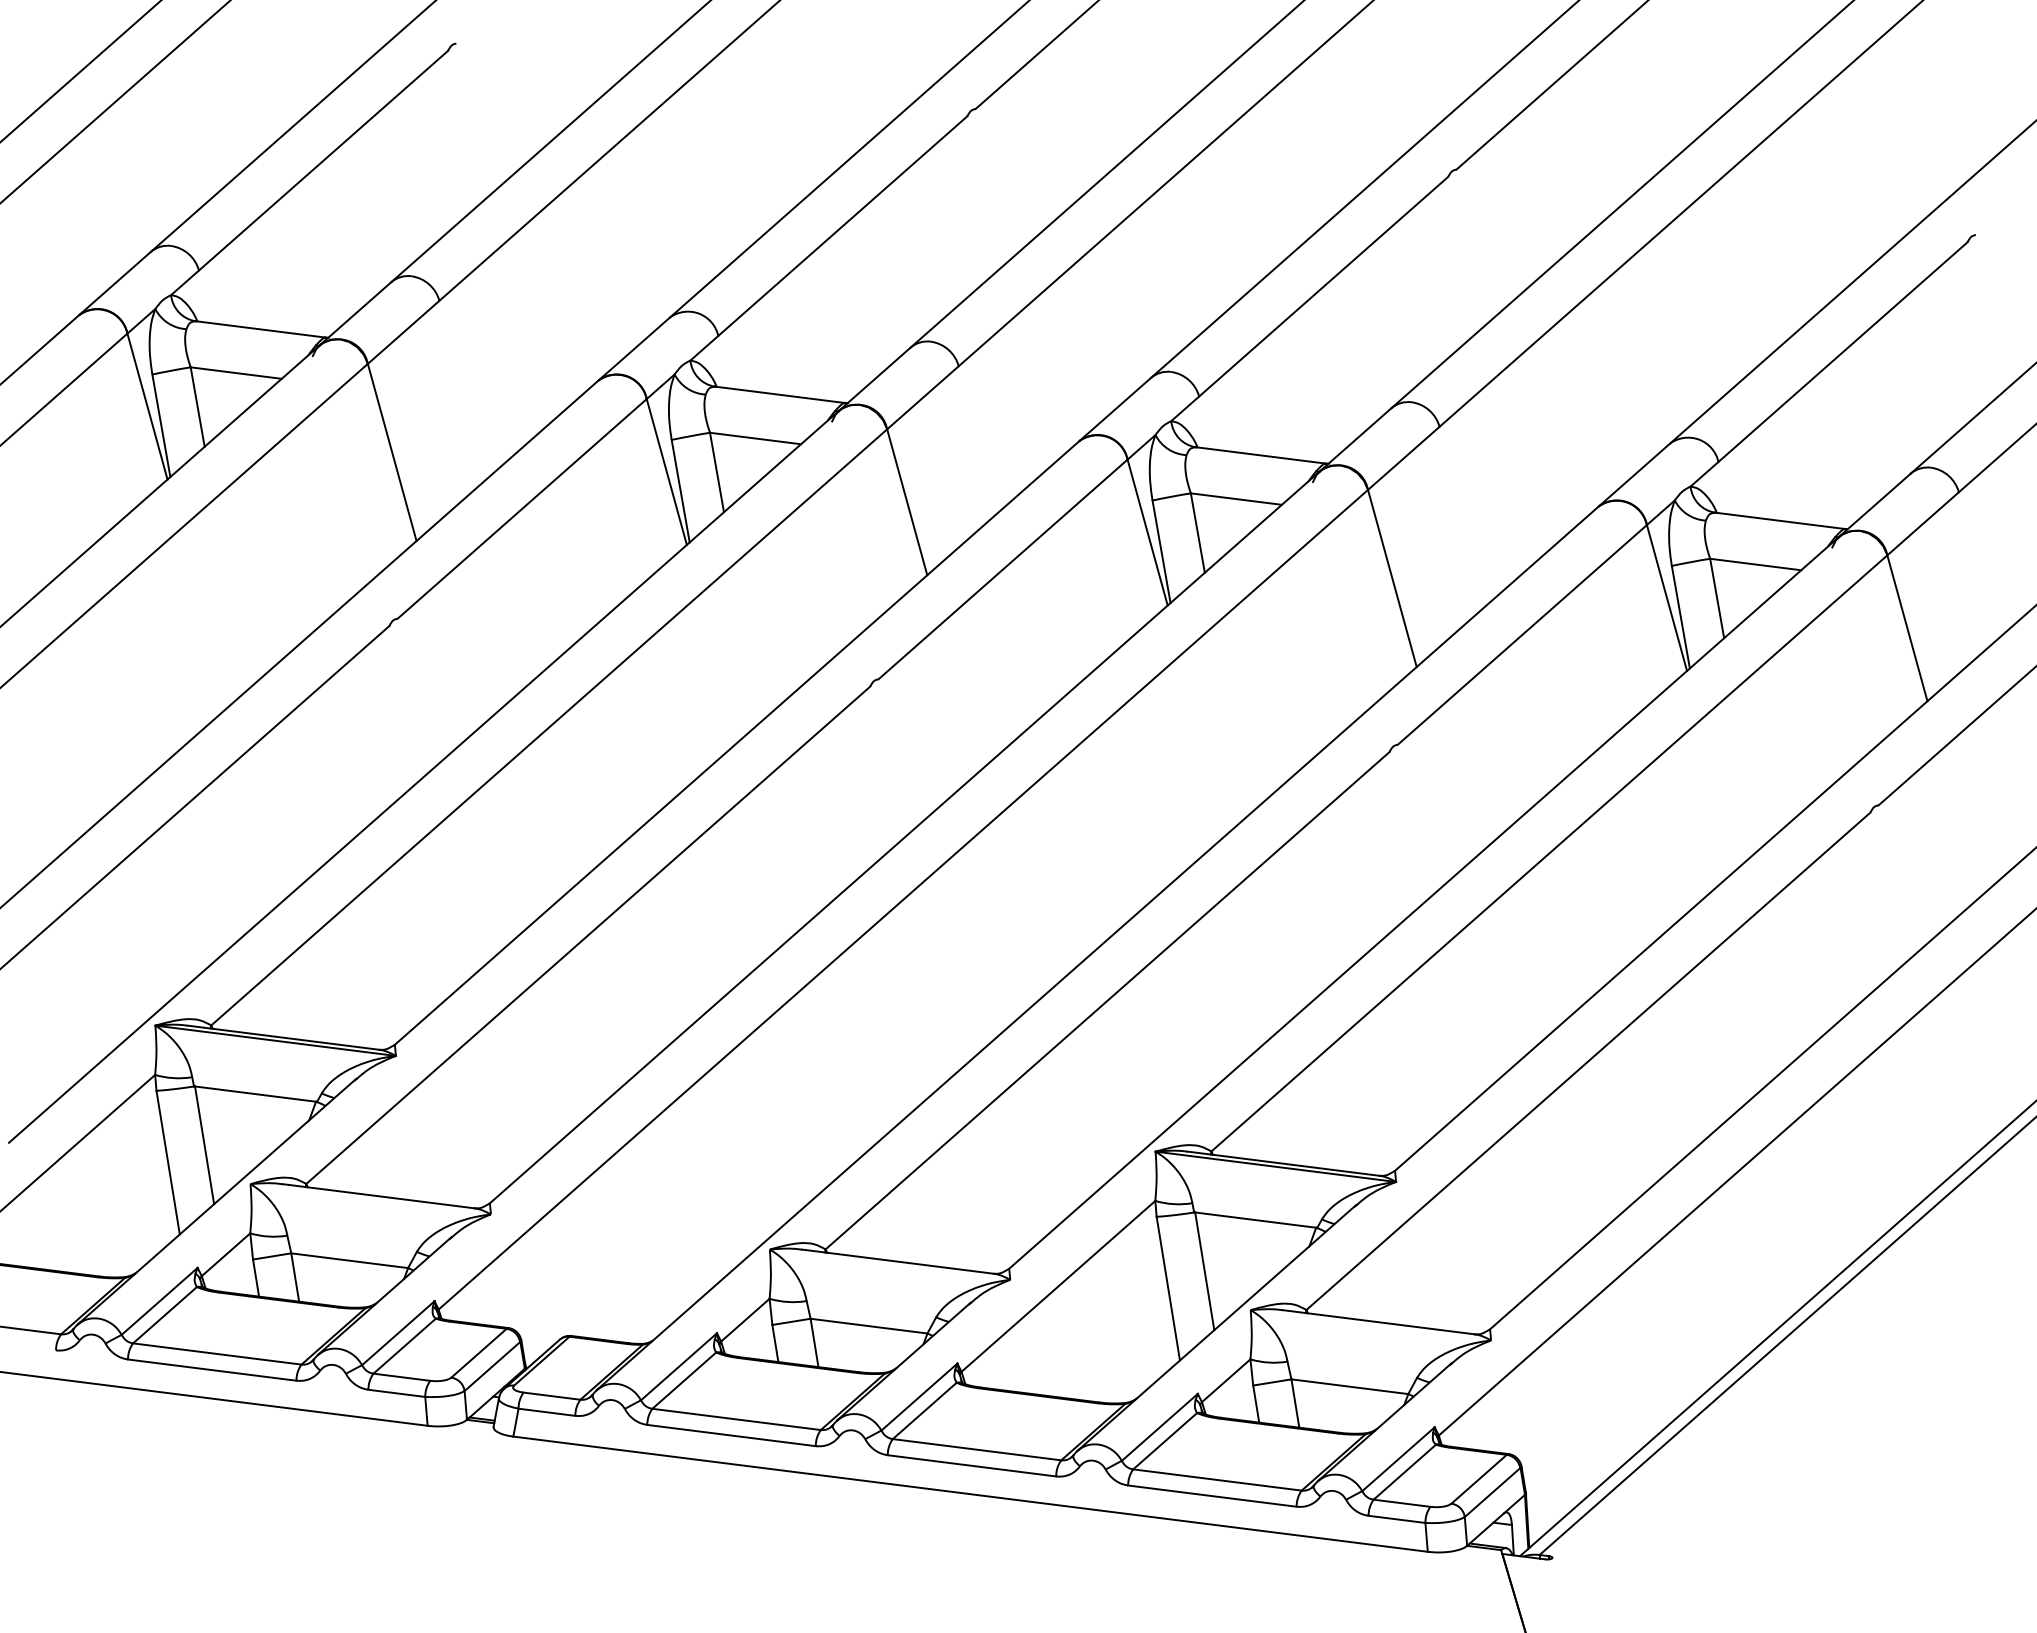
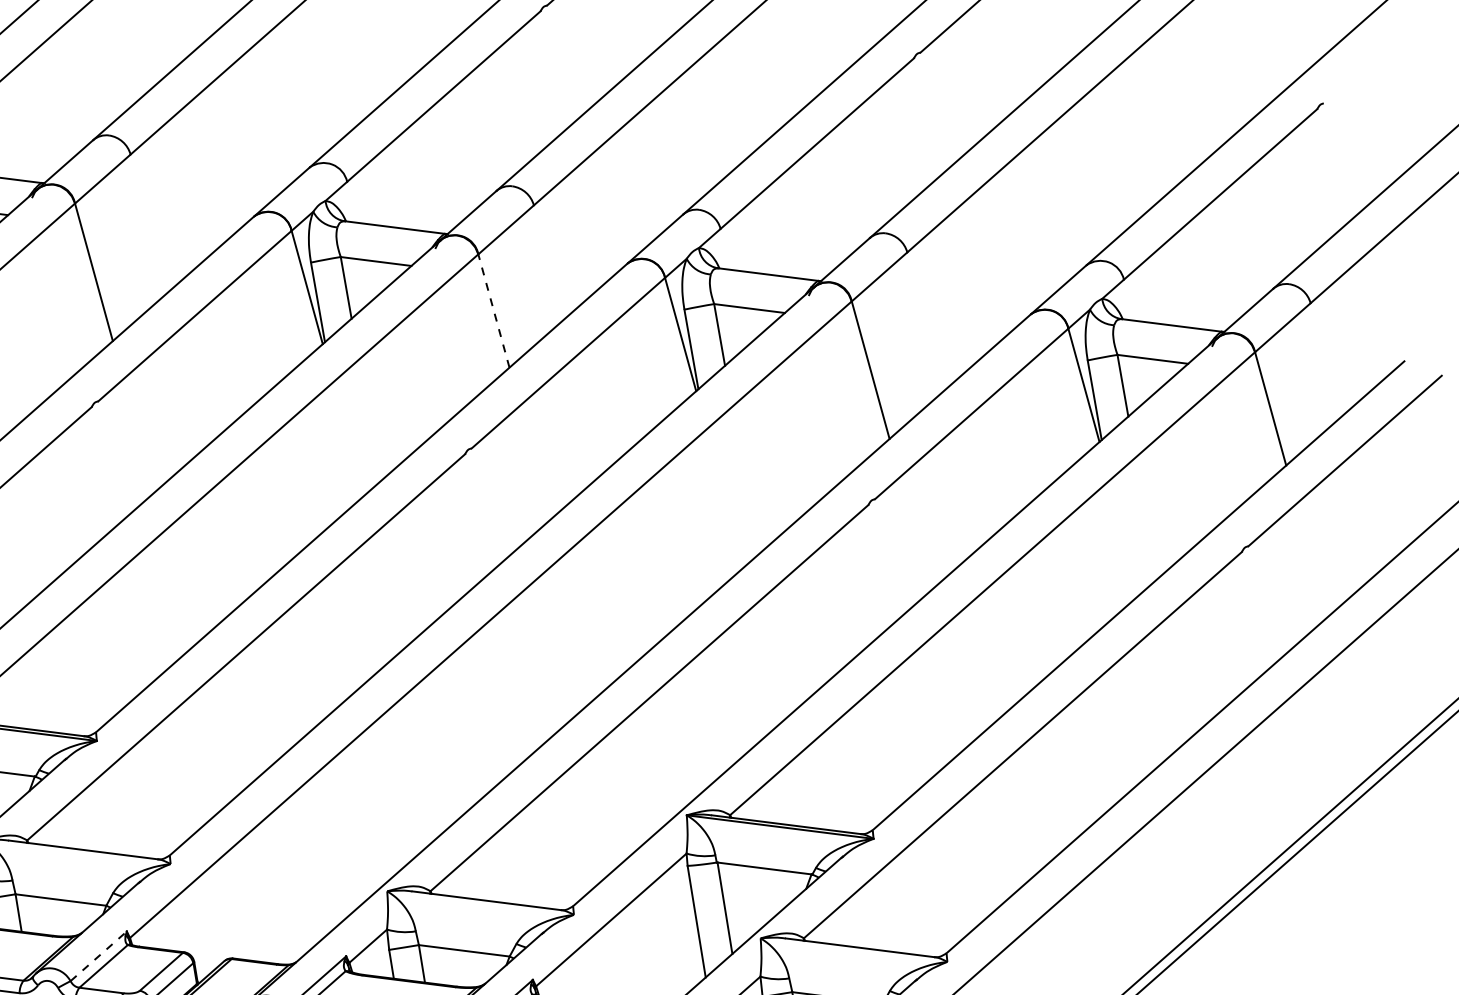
line: (907, 502) -> (494, 311), solid -> dashed
line: (398, 1332) -> (98, 955), solid -> dashed

